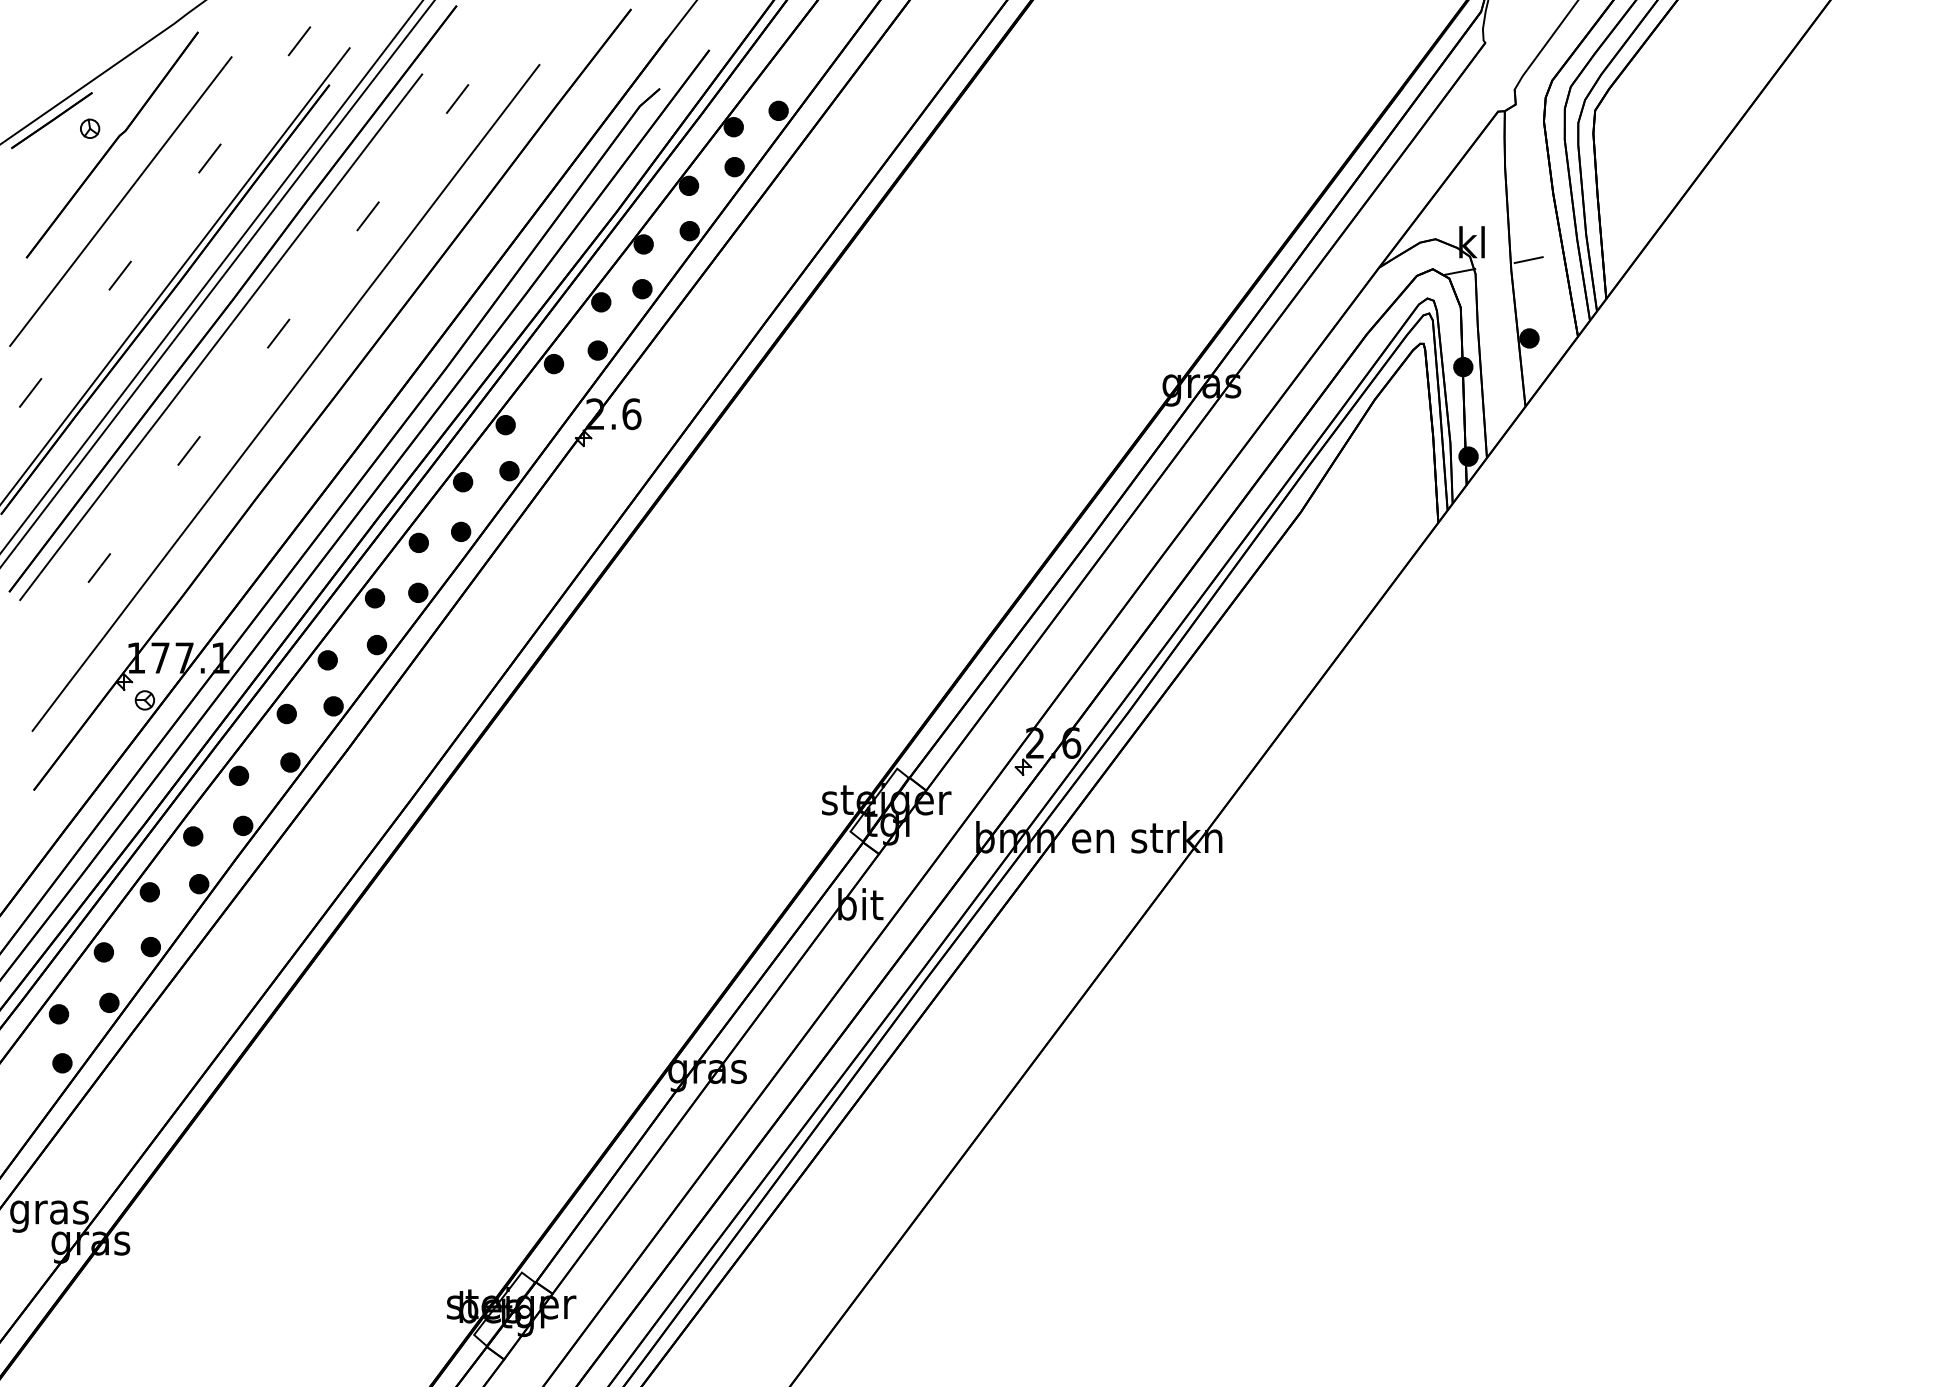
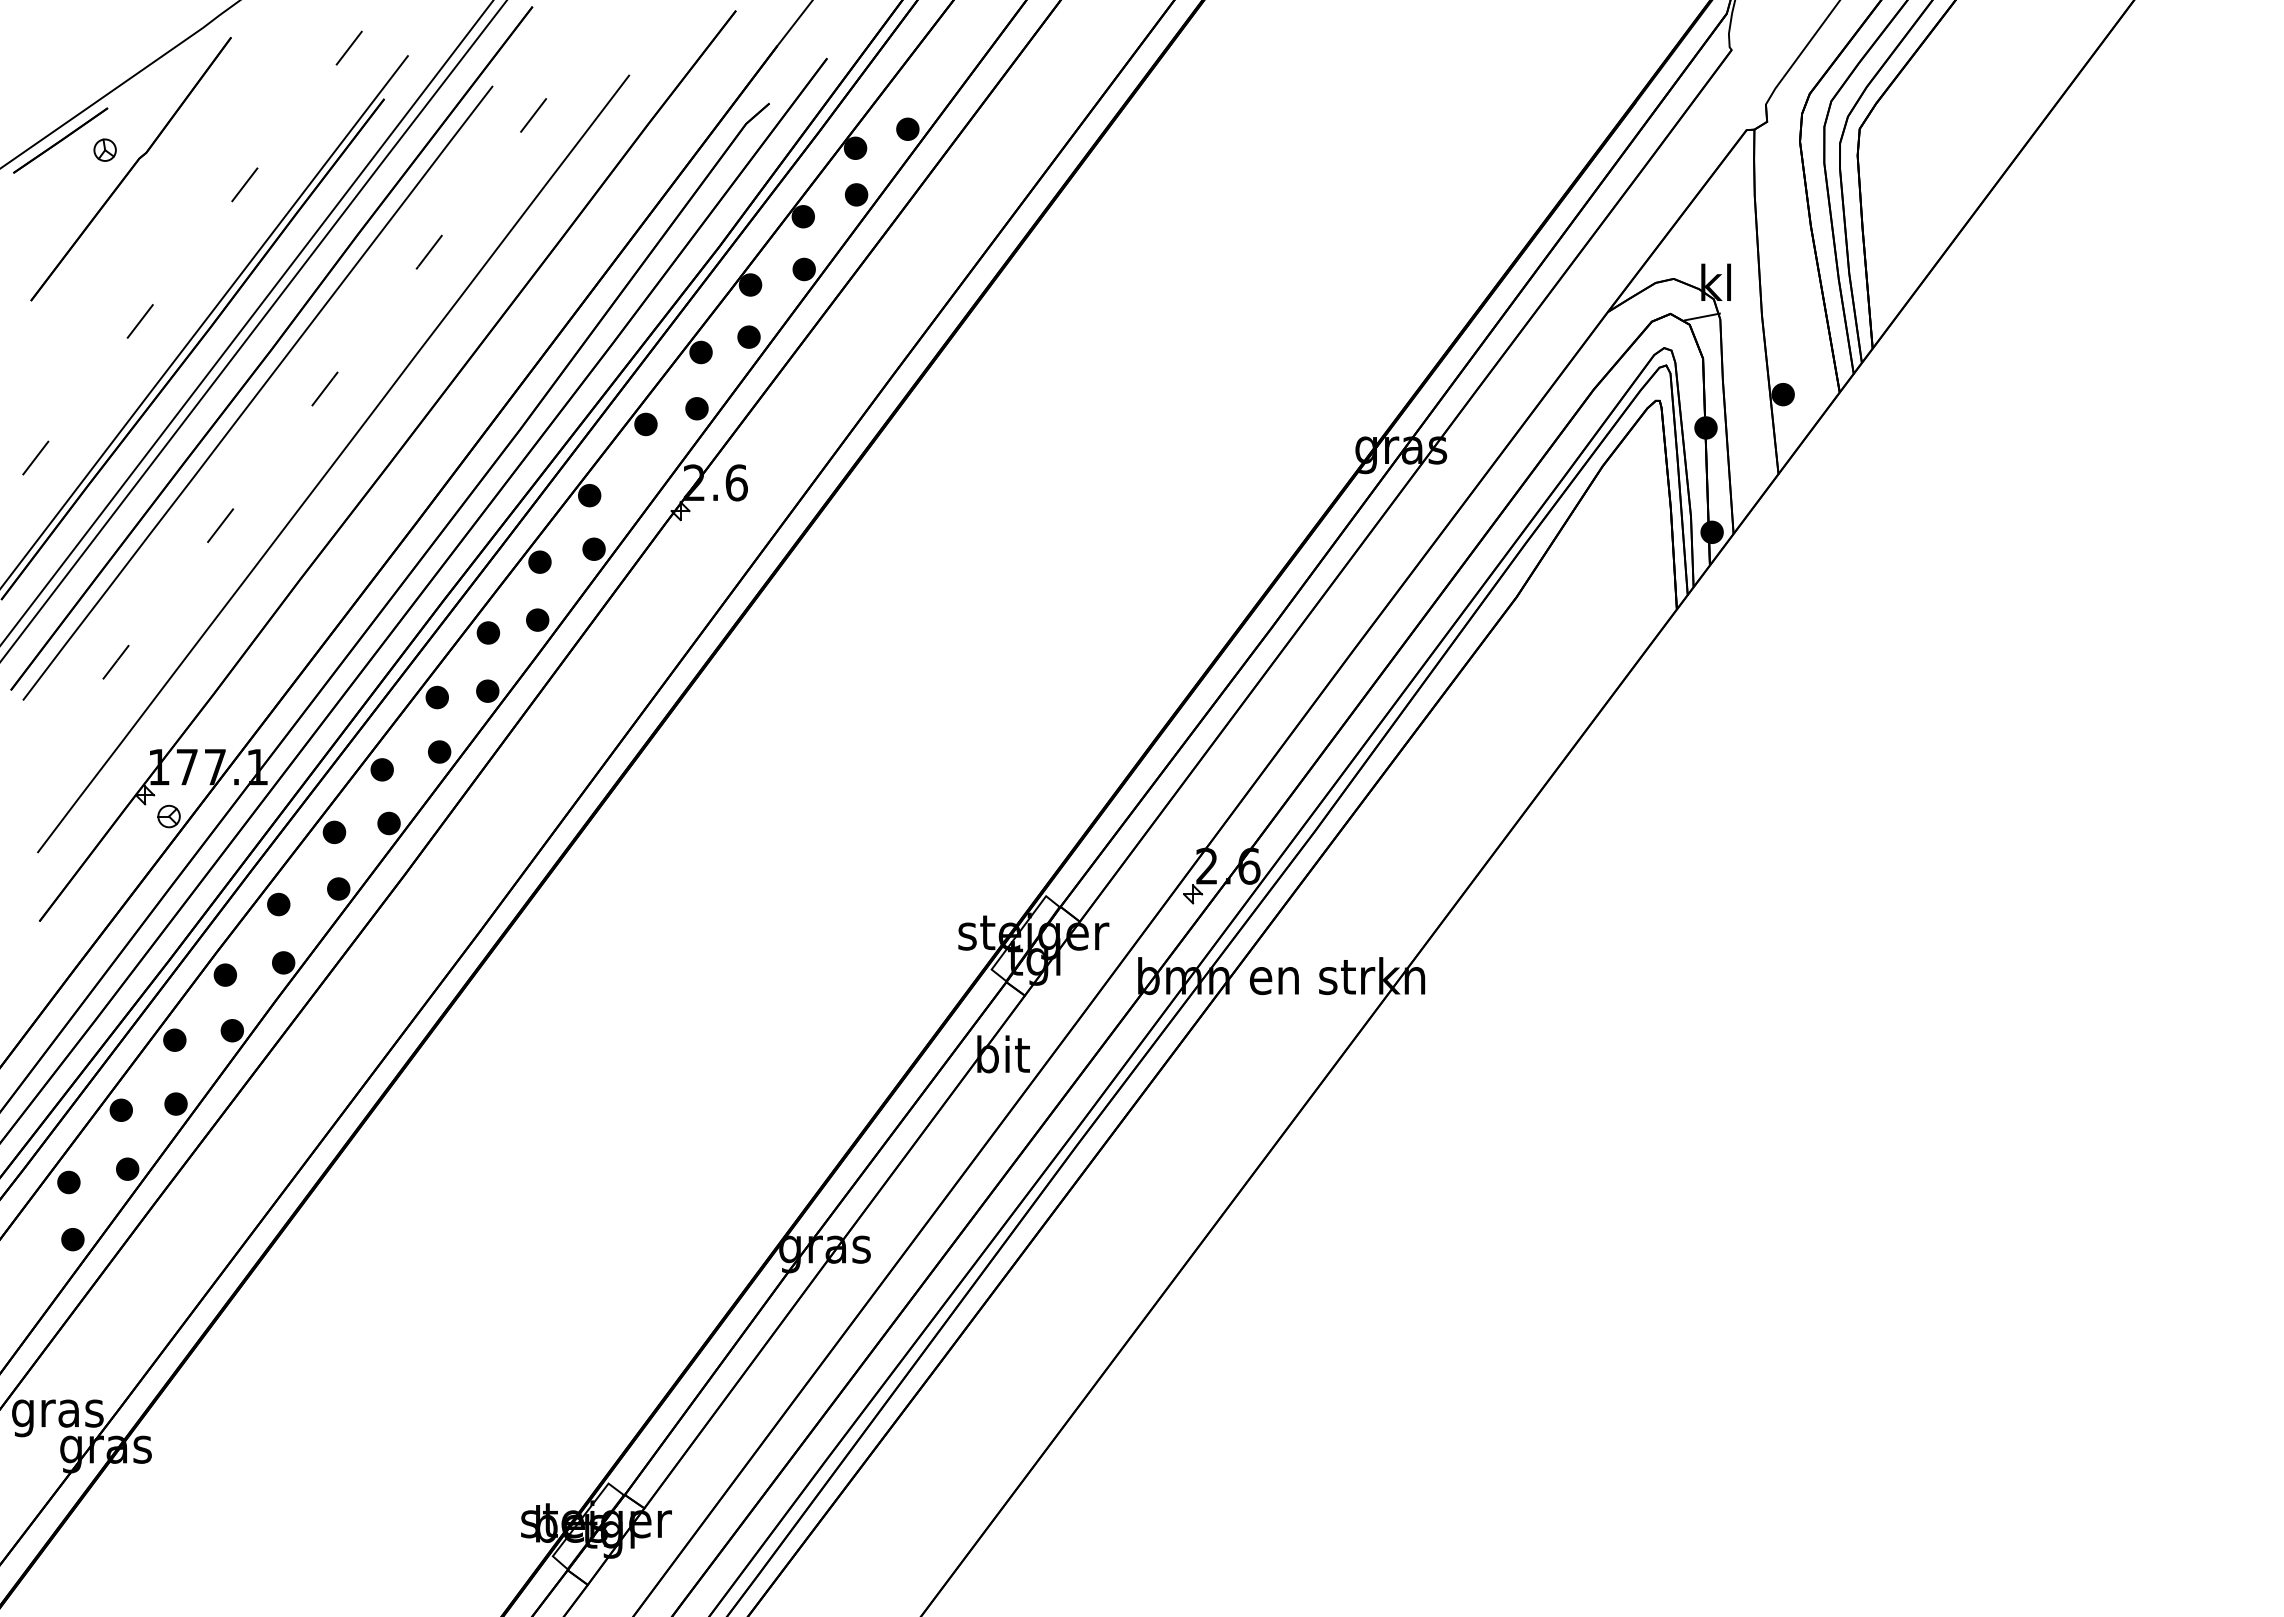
line: (120, 201) -> (140, 234), removed
line: (1528, 259) -> (1781, 302), removed

